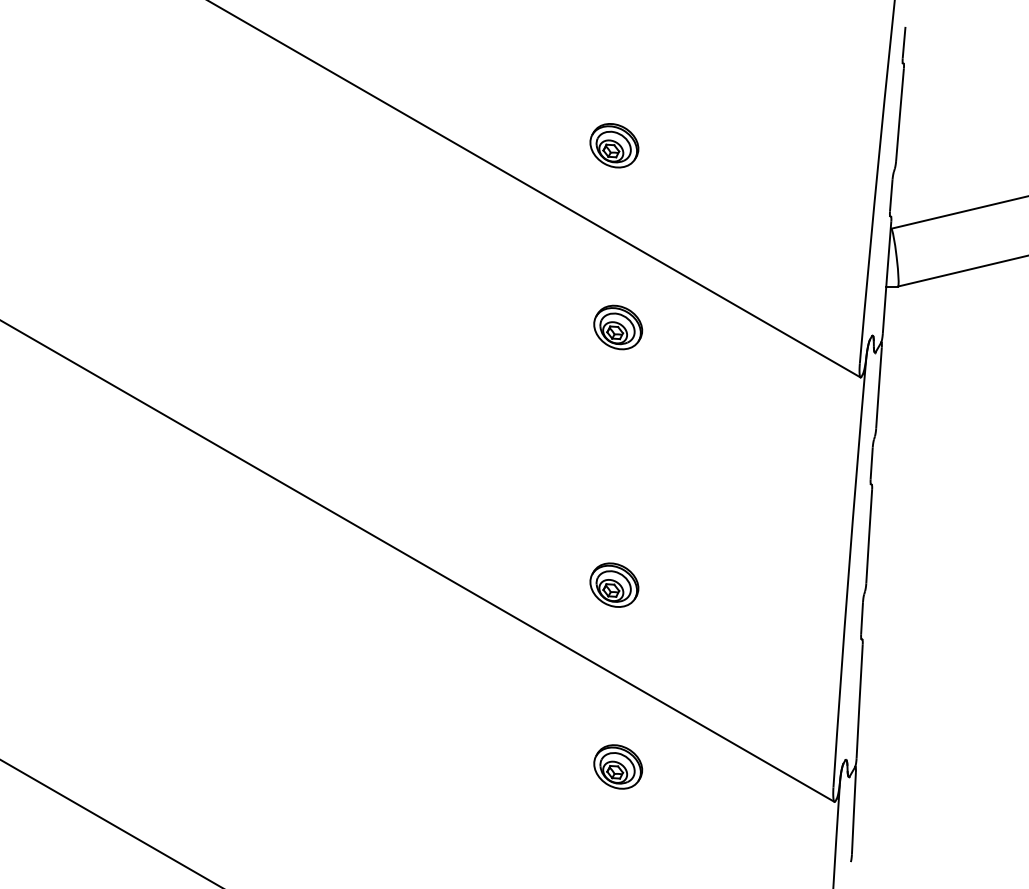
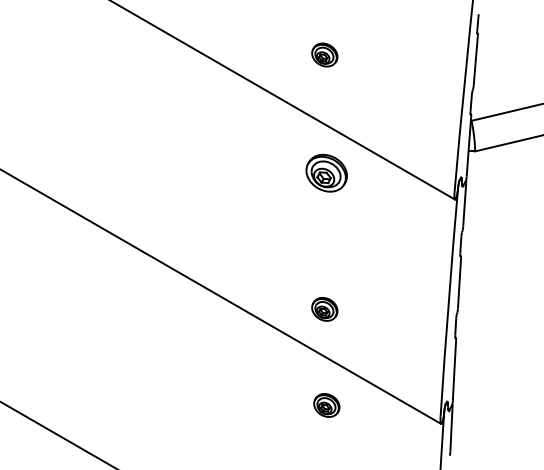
part: (613, 144) -> (324, 54), moved
part: (617, 326) -> (326, 172), size x1.6

